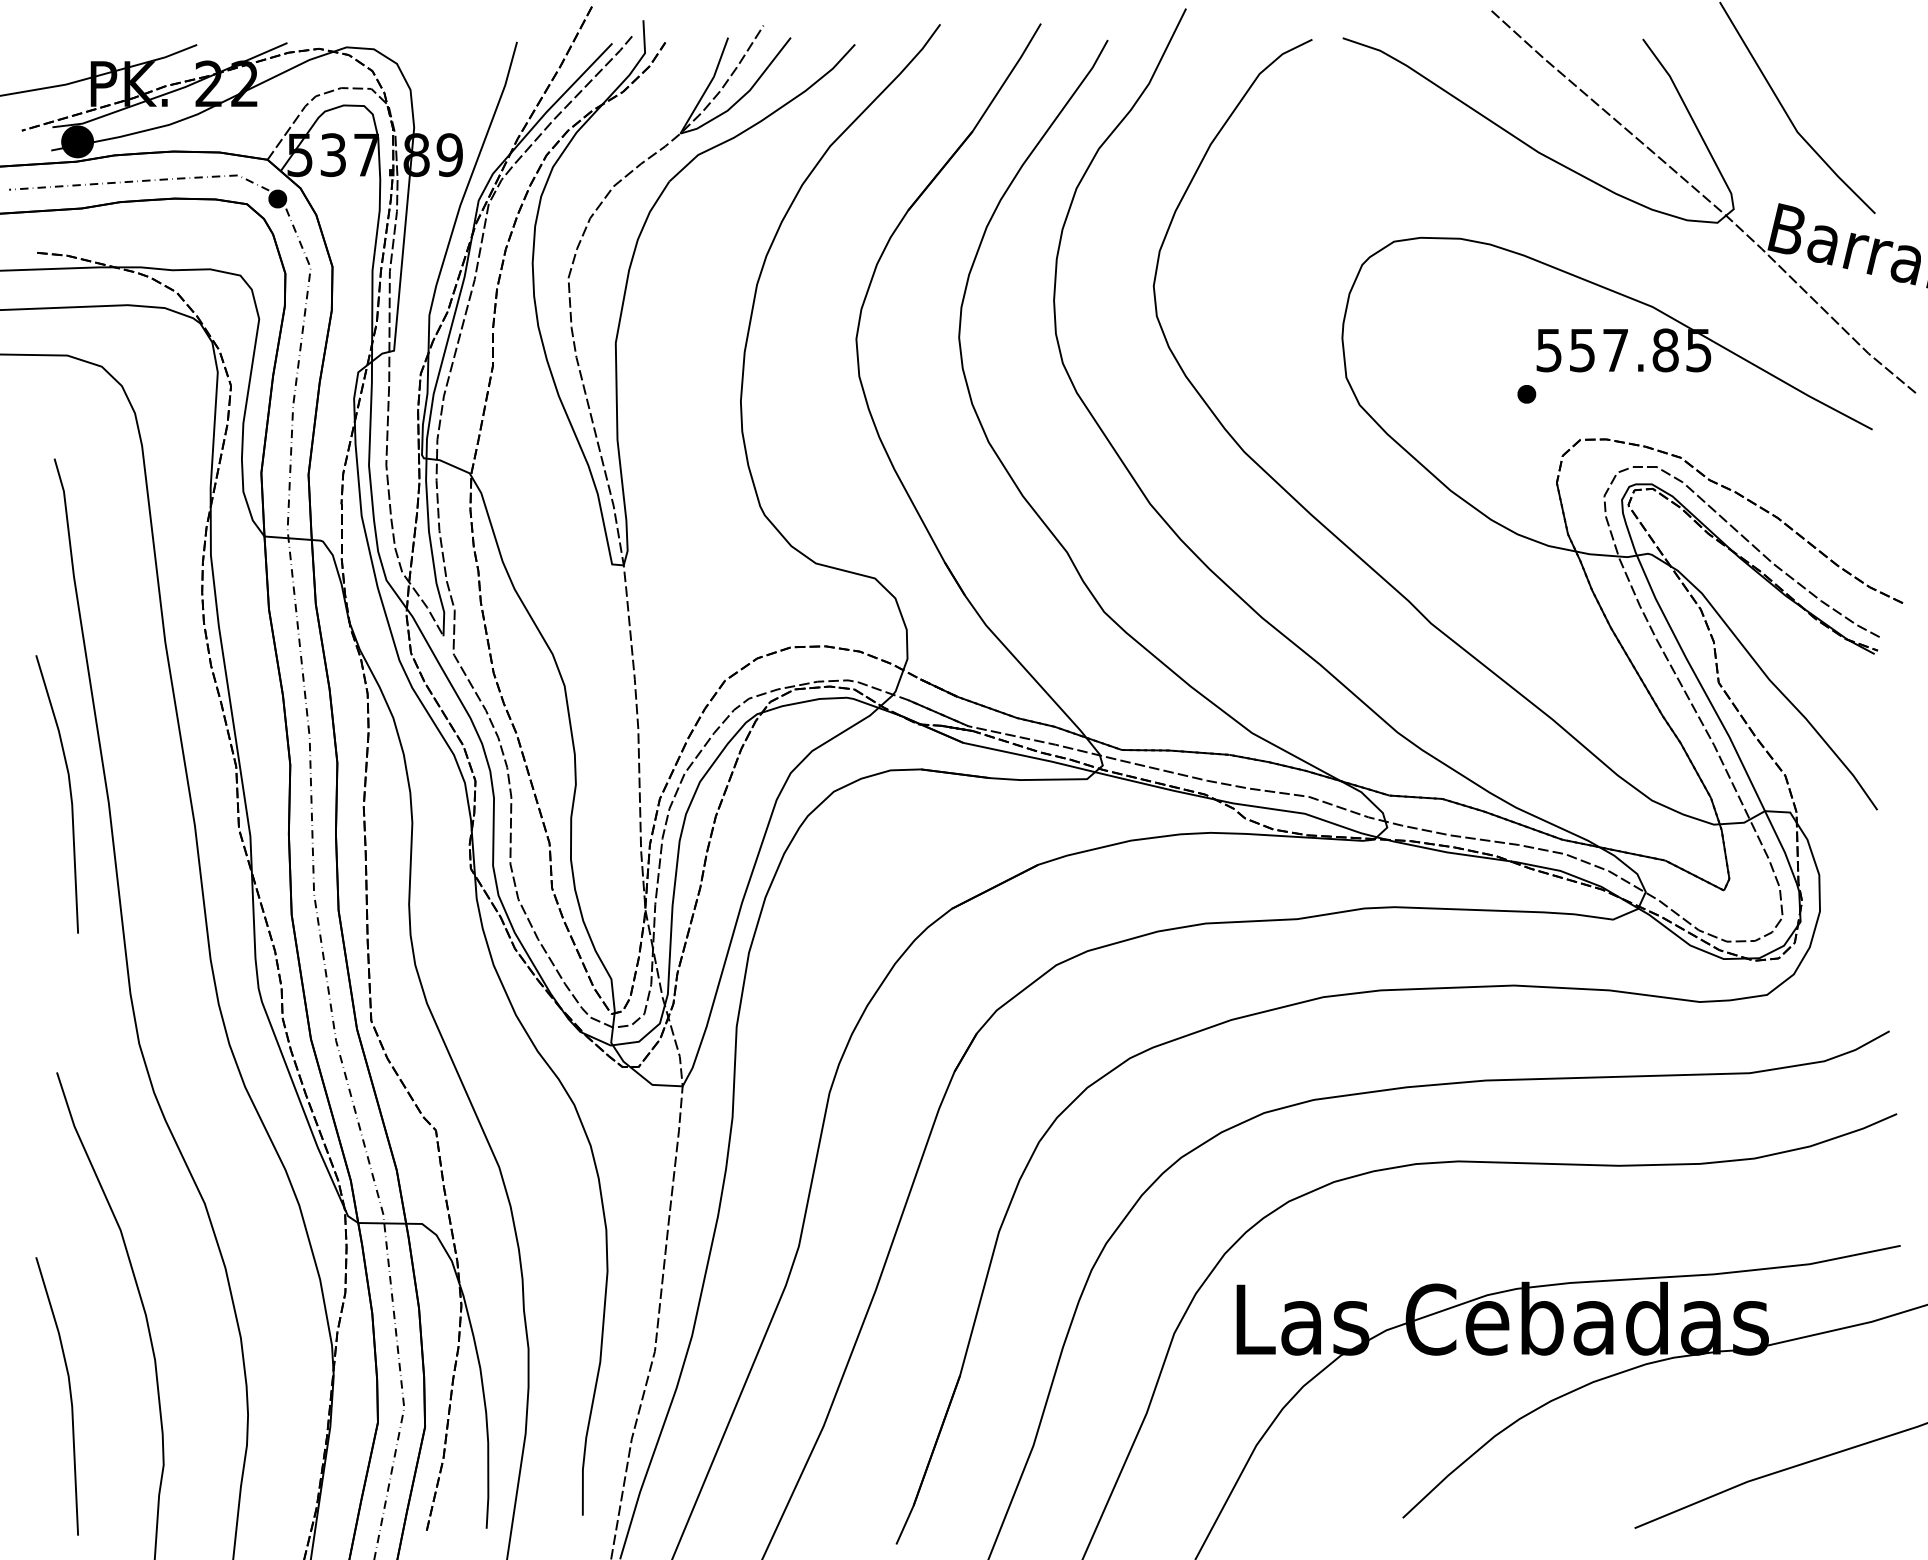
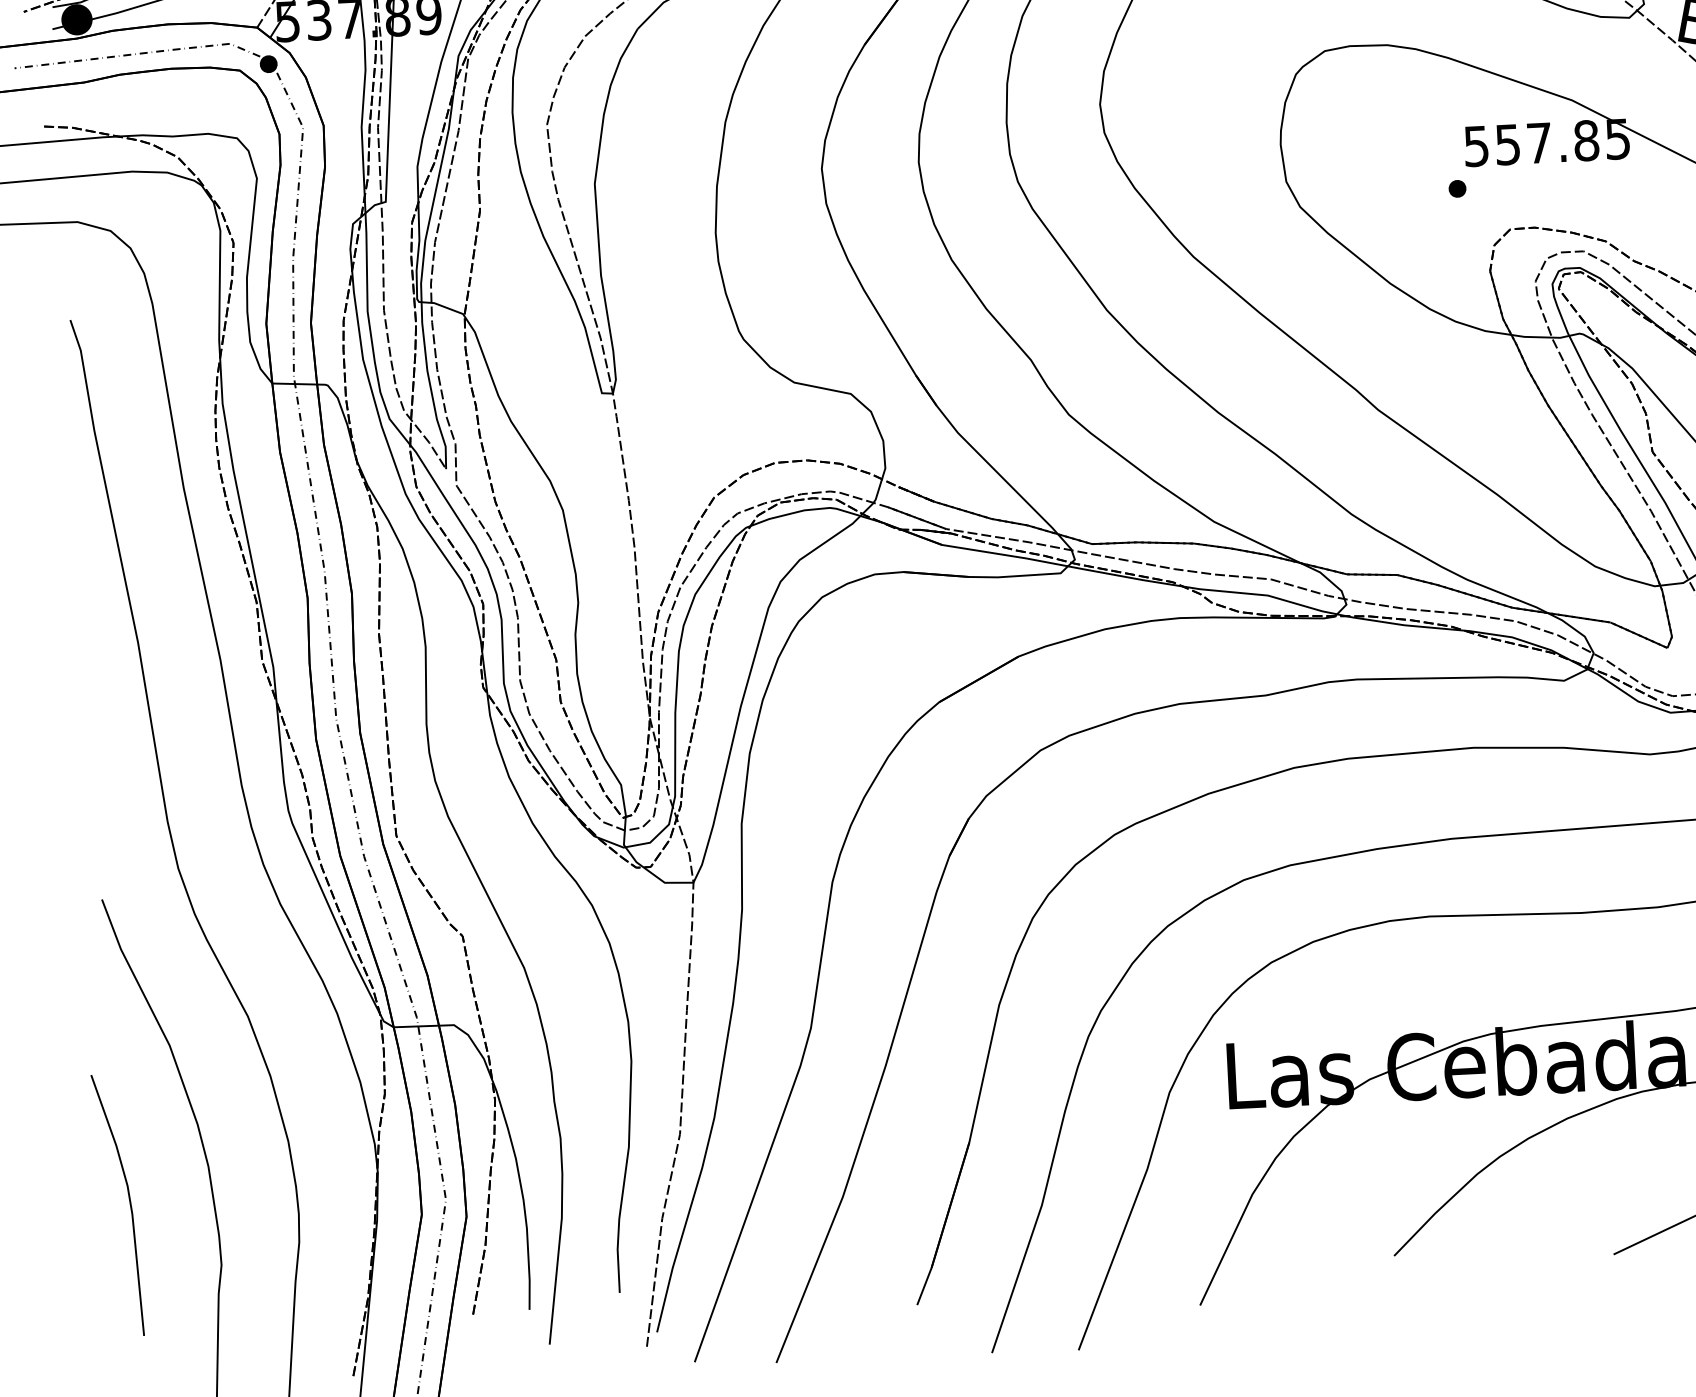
line: (69, 792) -> (100, 634), removed

